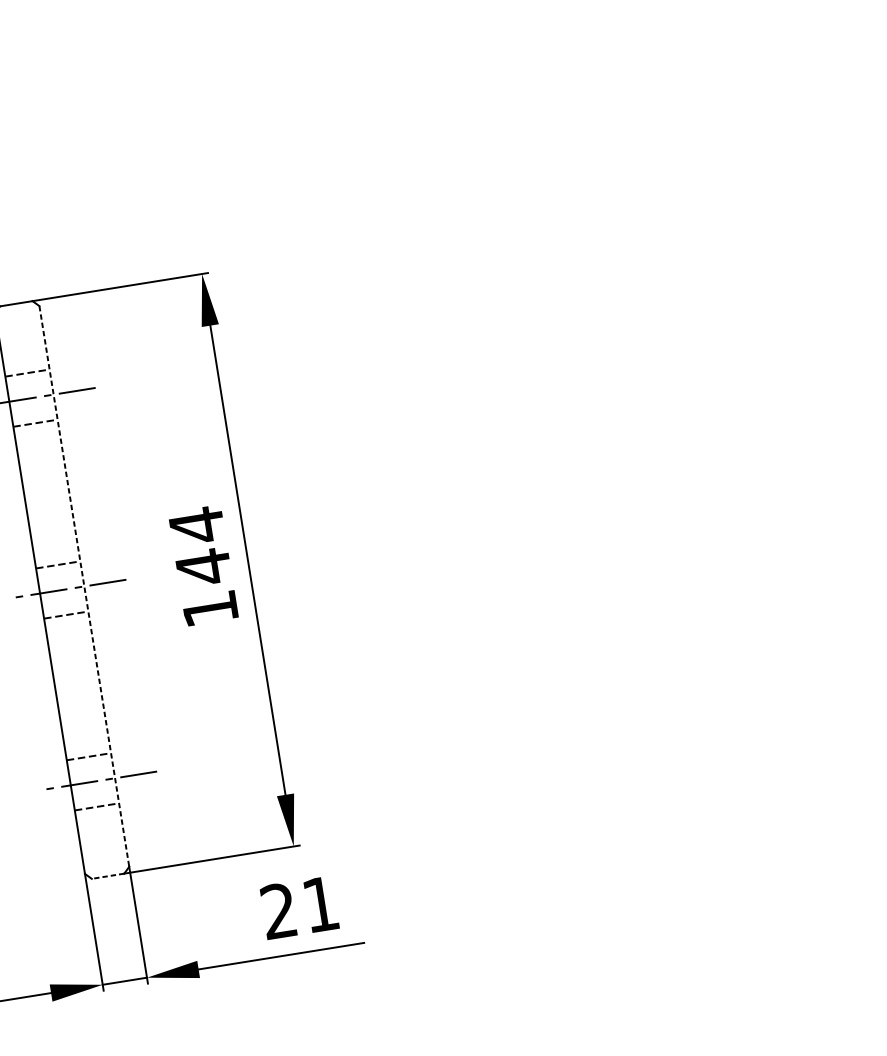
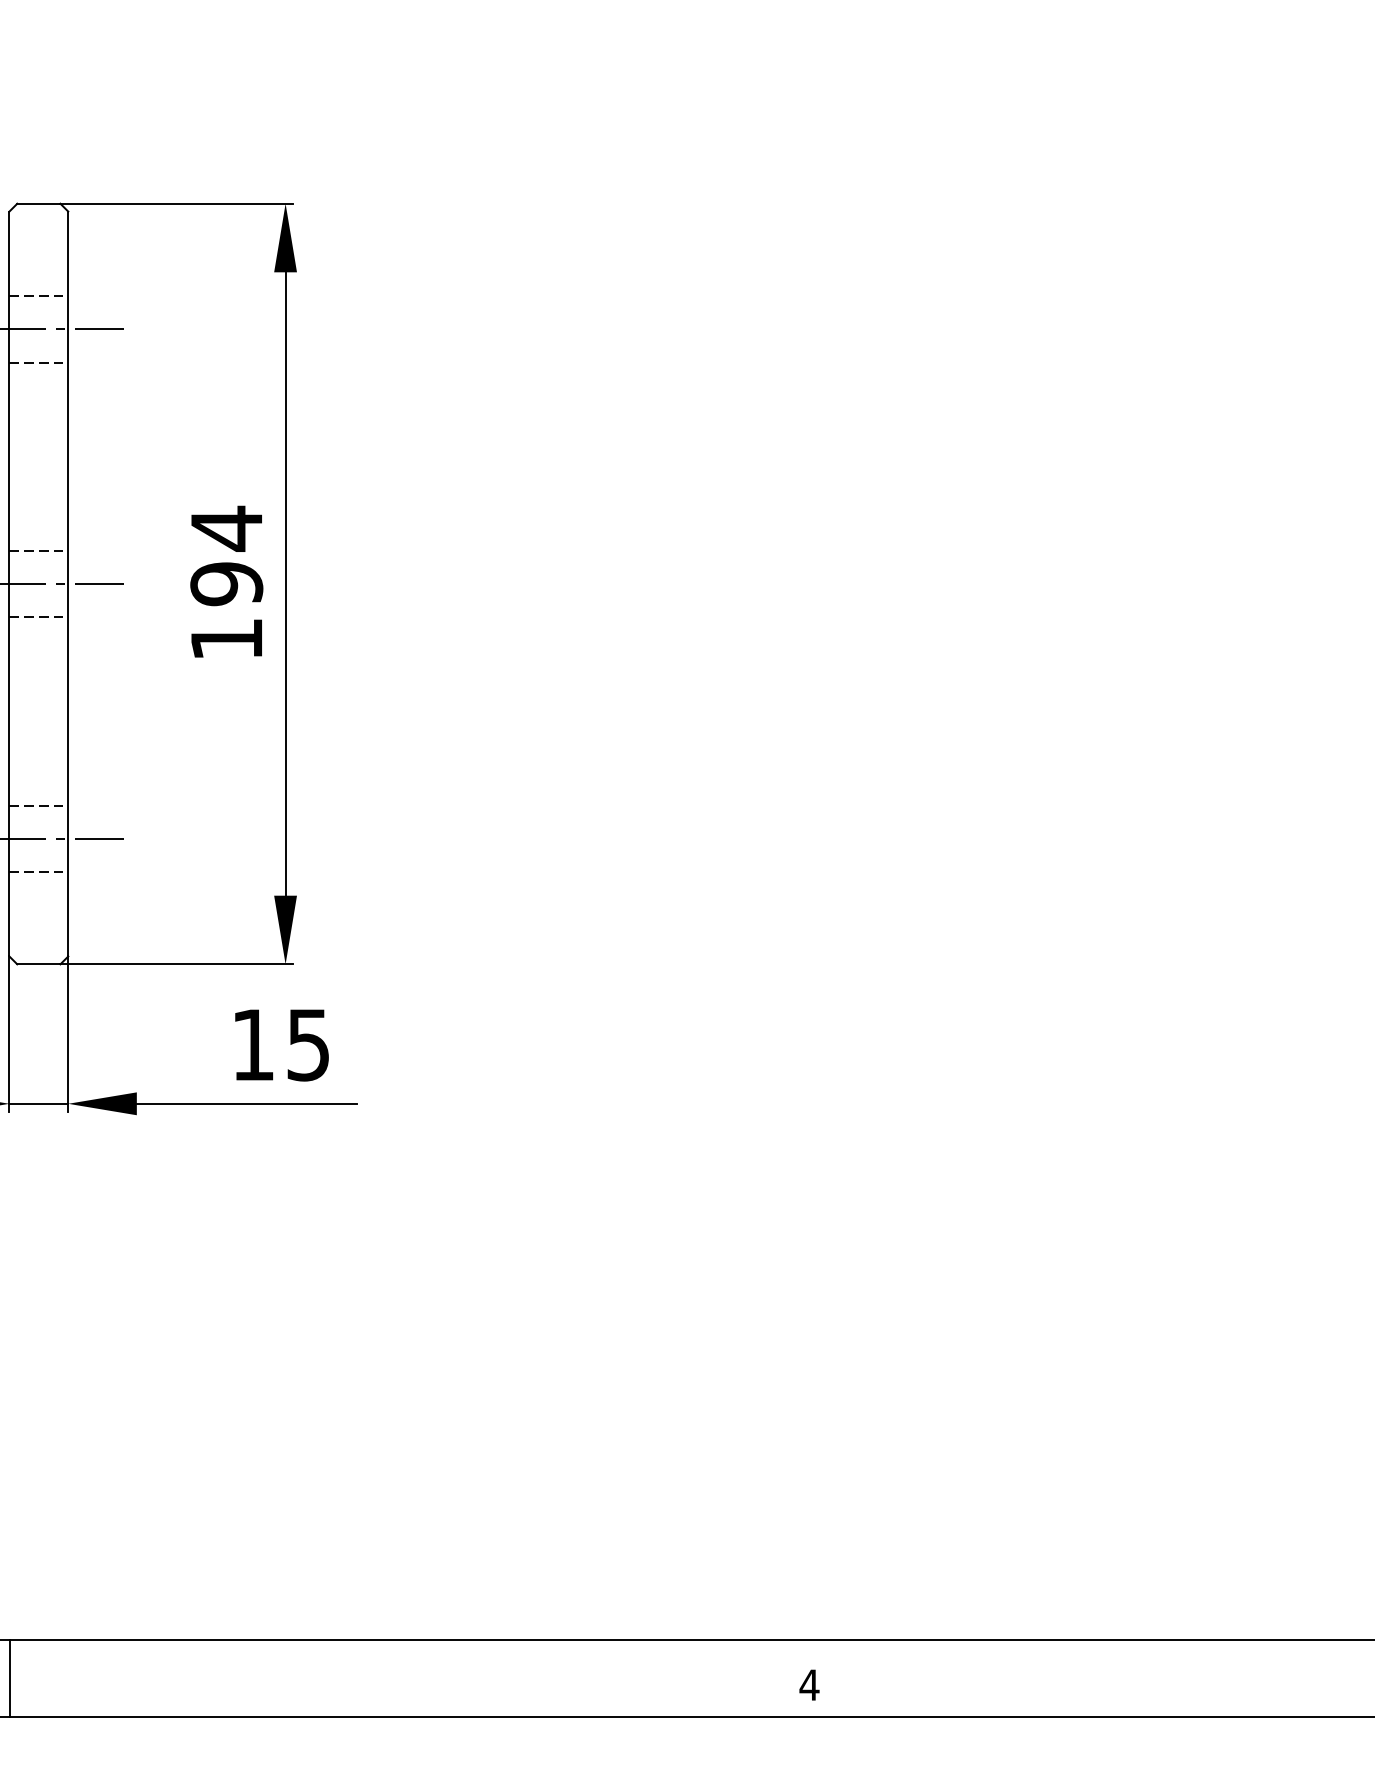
text: (203, 567) -> (226, 584), 144 -> 194
line: (84, 586) -> (68, 584), dashed -> solid
line: (107, 876) -> (38, 964), dashed -> solid
text: (299, 907) -> (280, 1044), 21 -> 15

